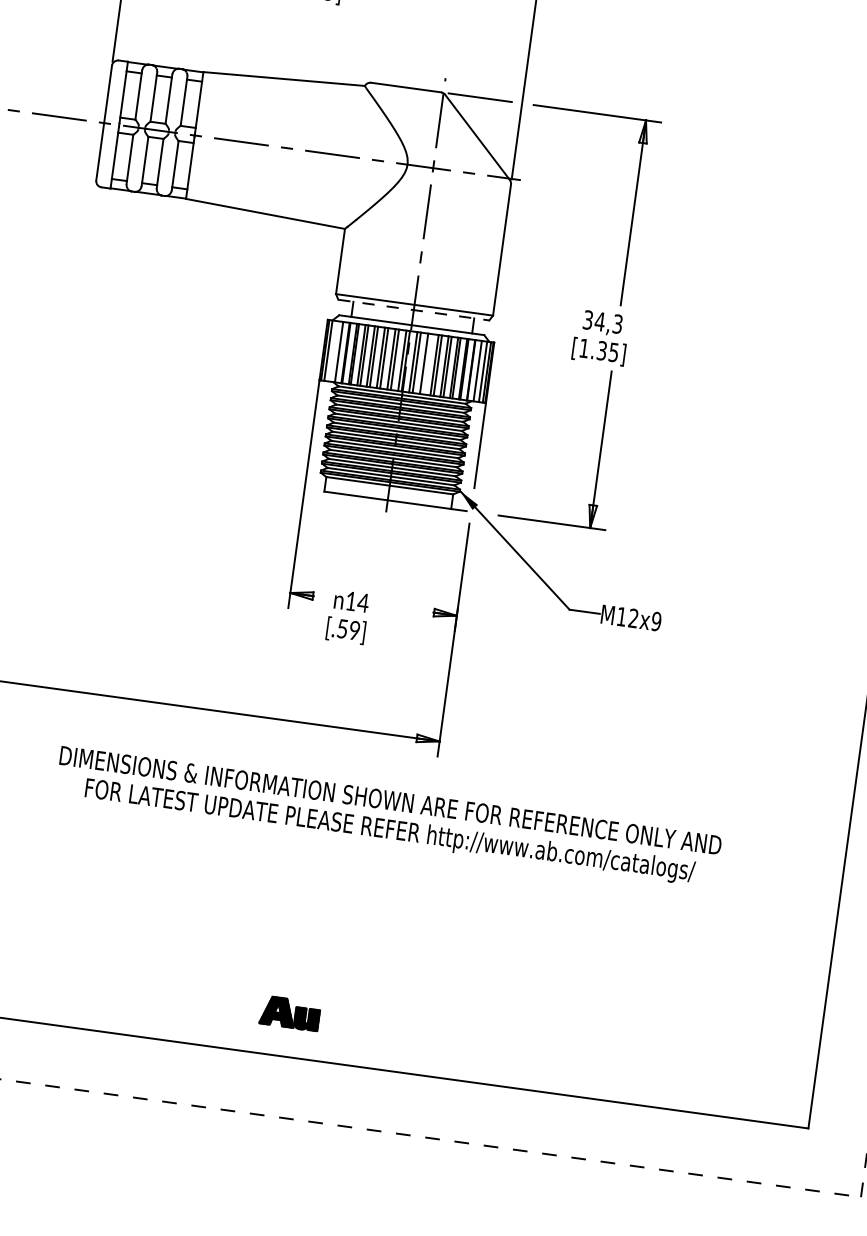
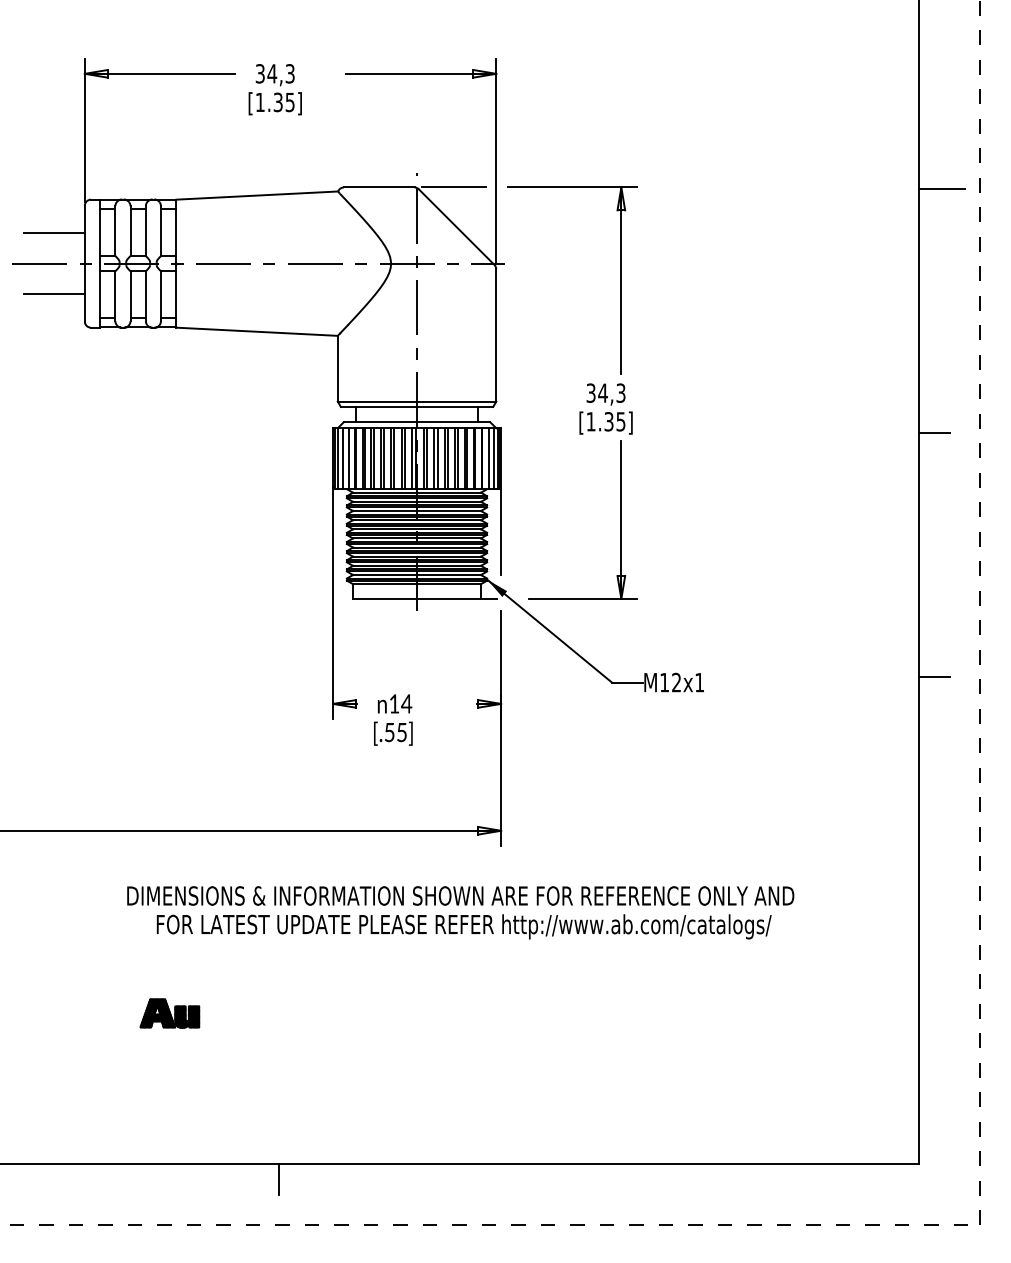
line: (77, 88) -> (53, 233), added
line: (68, 149) -> (53, 294), added
line: (414, 309) -> (417, 406), dashed -> solid
line: (332, 351) -> (342, 458), added
line: (427, 363) -> (437, 458), added
text: (656, 621) -> (699, 682), M12x9 -> M12x1
text: (354, 630) -> (401, 732), [.59] -> [.55]
part: (289, 1013) -> (169, 1013), moved
line: (172, 1056) -> (279, 1179), added

